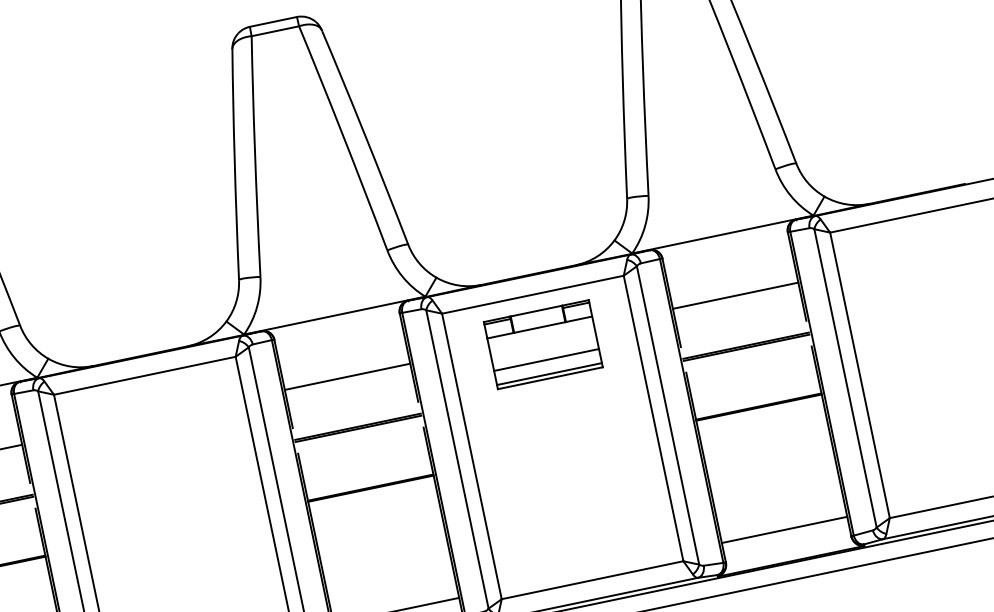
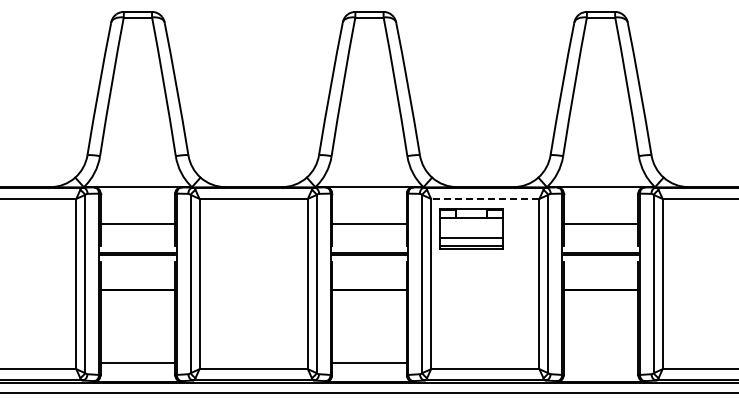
line: (531, 294) -> (484, 198), solid -> dashed
part: (543, 344) -> (471, 228), moved
line: (783, 530) -> (600, 363), removed

